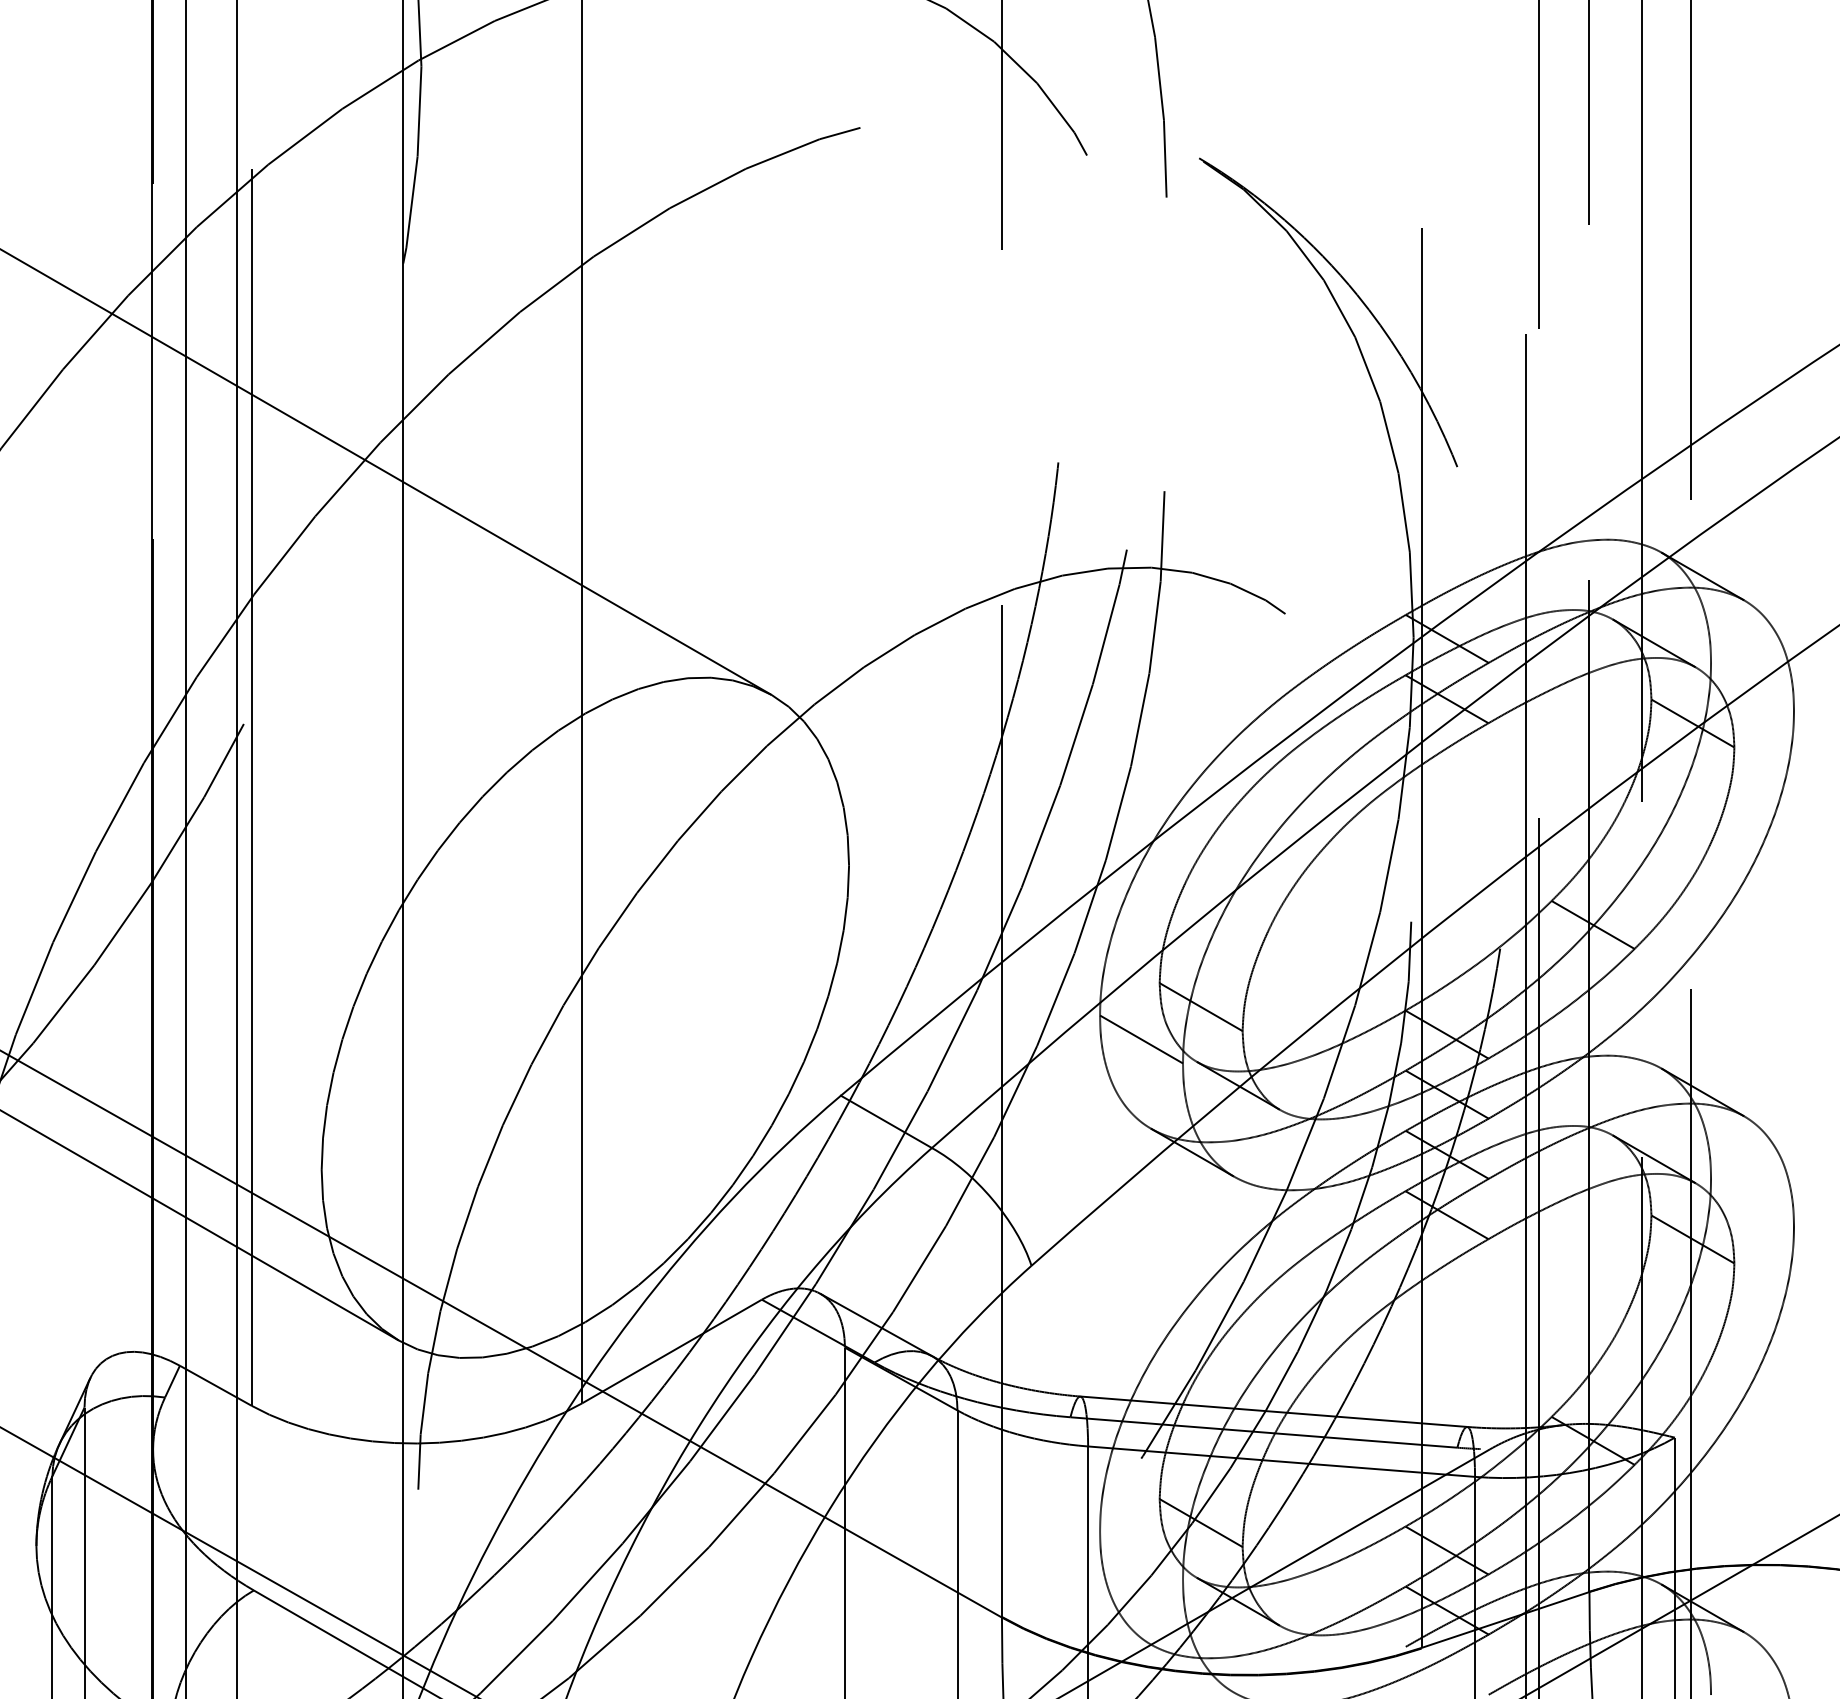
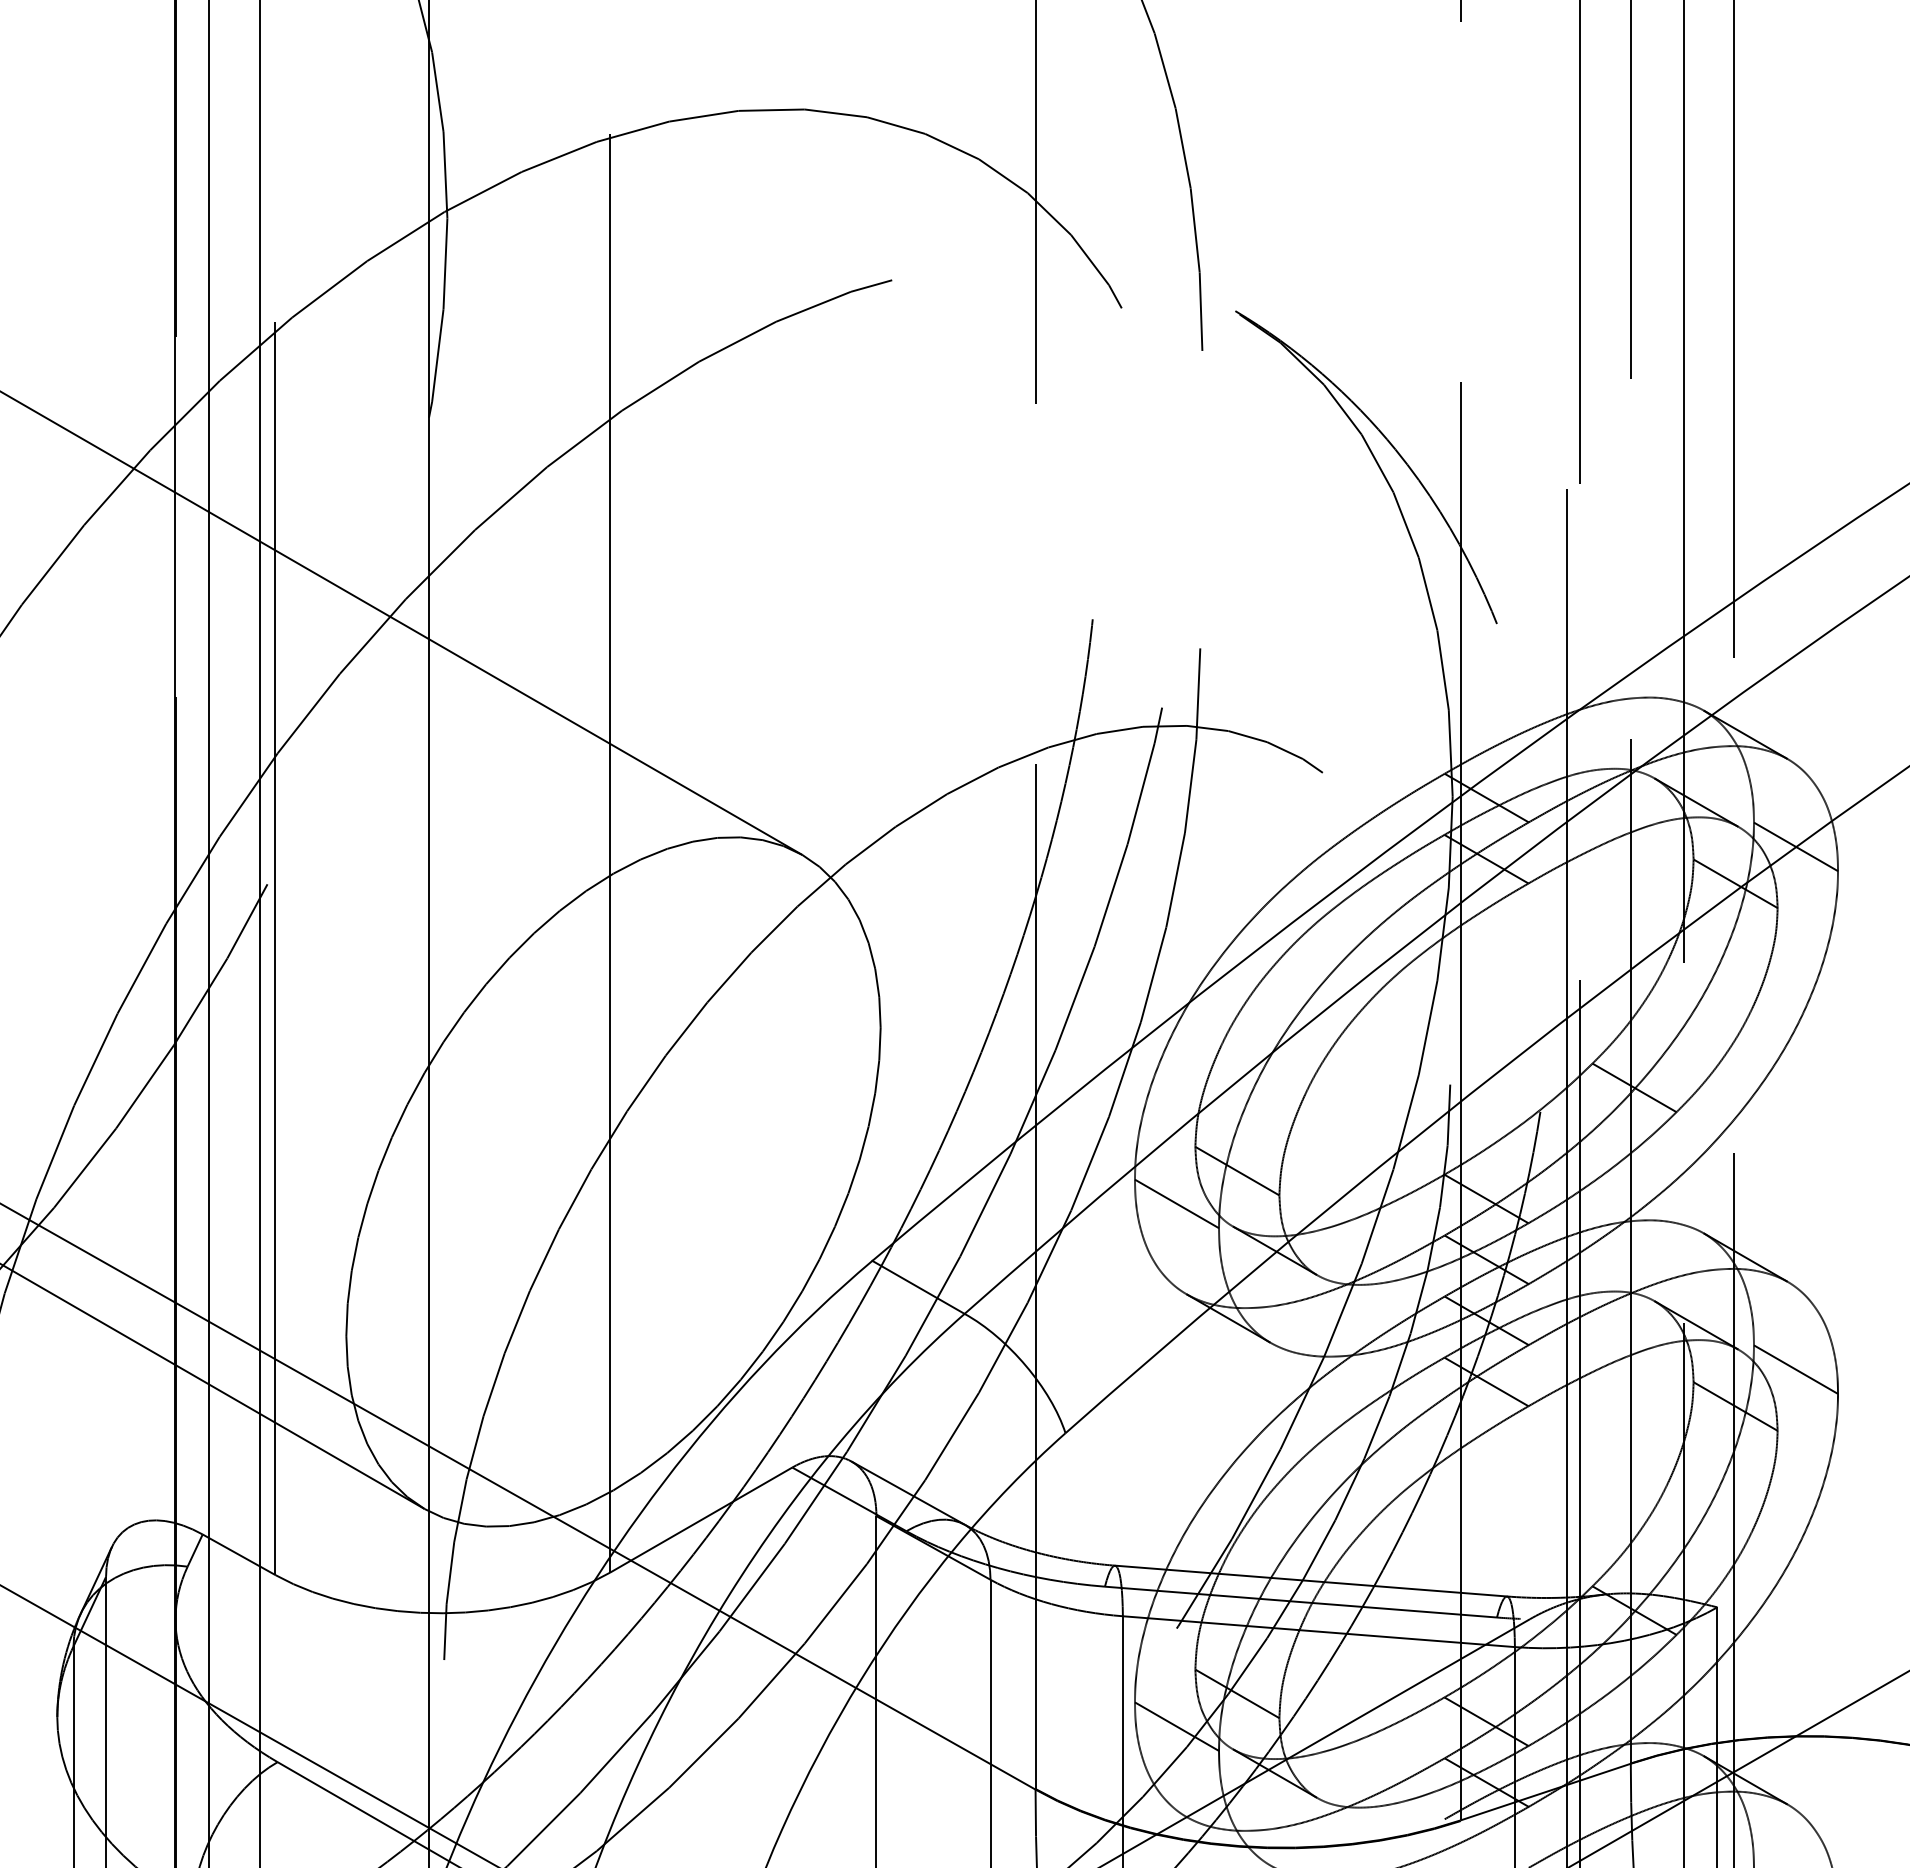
line: (1752, 686) -> (1795, 846), added
line: (1752, 1202) -> (1795, 1369), added
line: (1141, 1555) -> (1176, 1726), added

